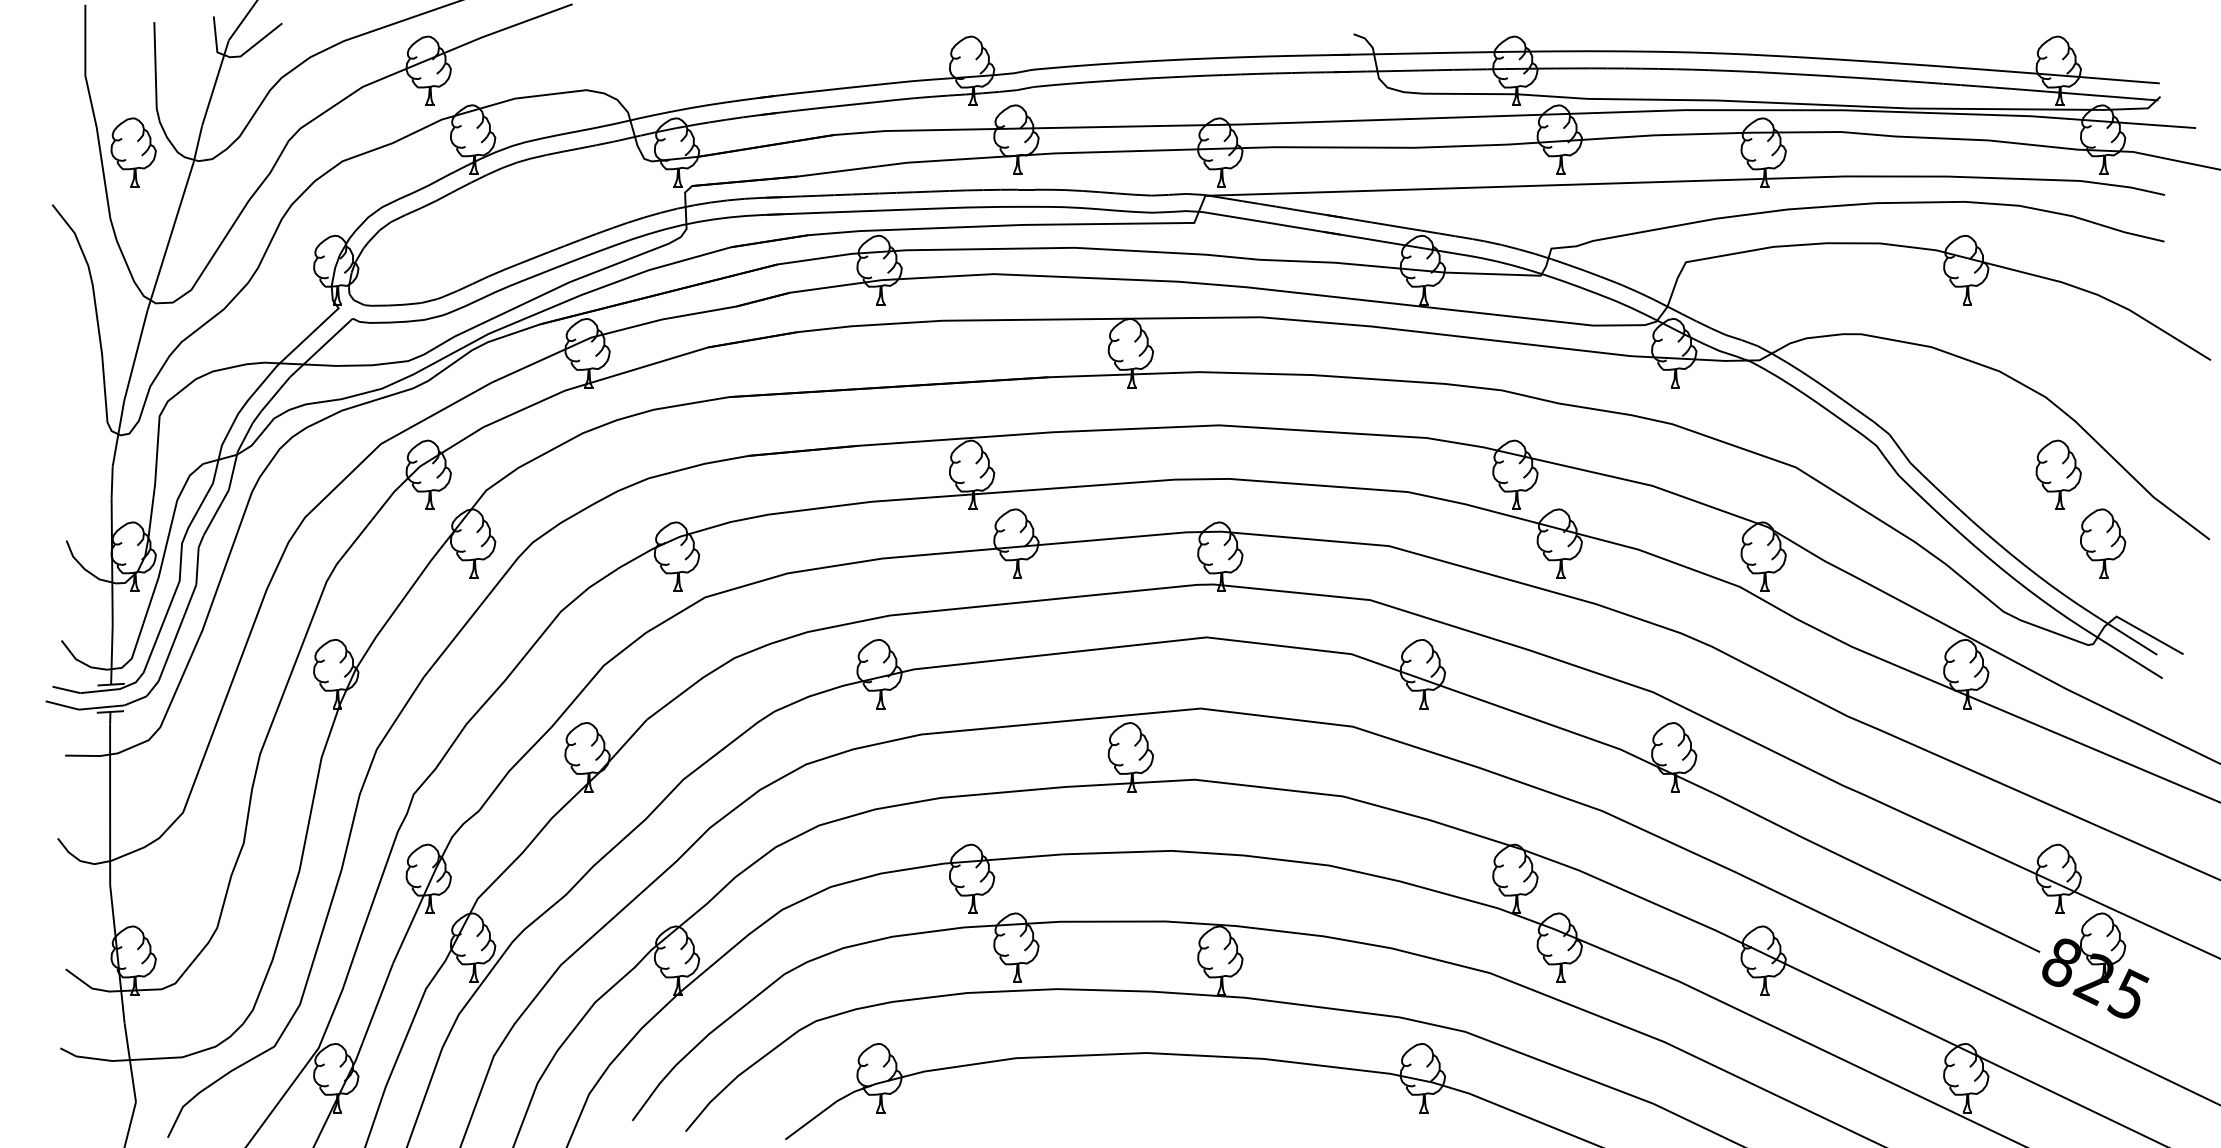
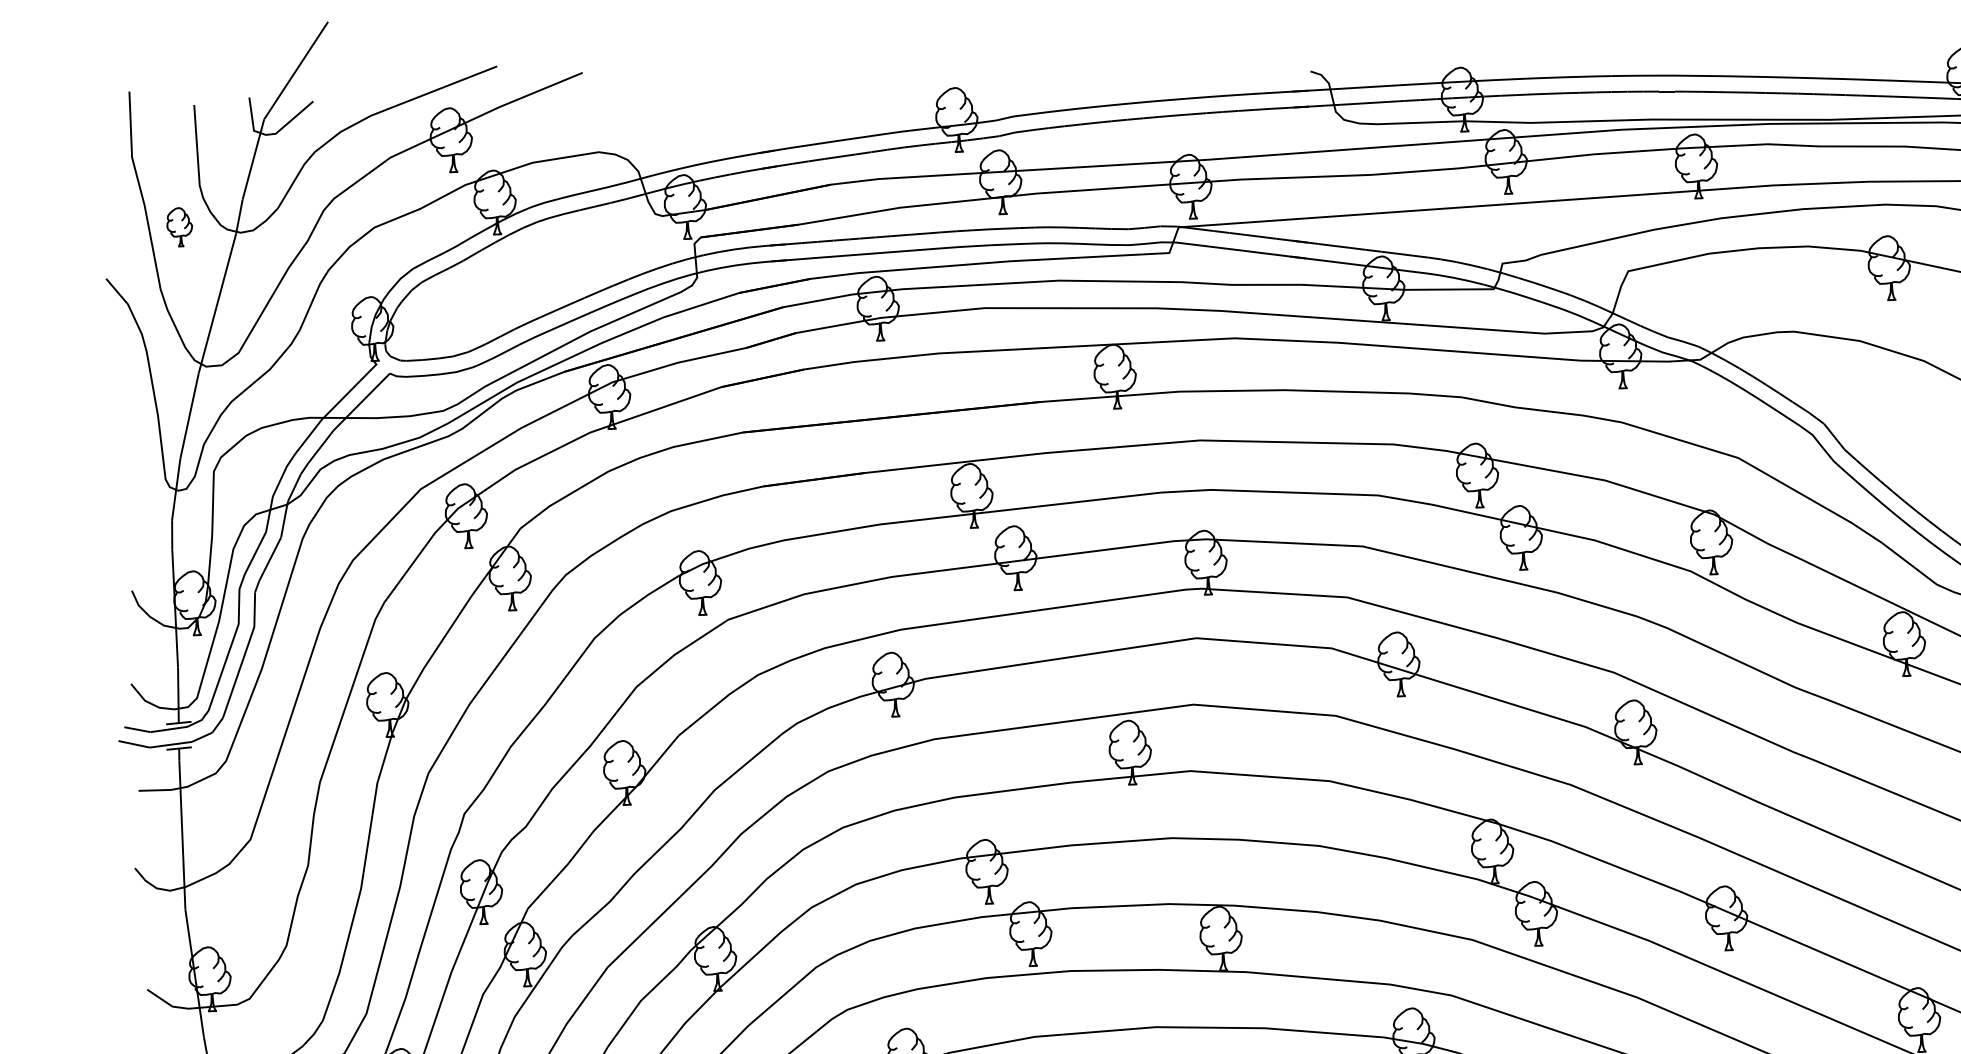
part: (133, 152) -> (179, 227), size x0.6

